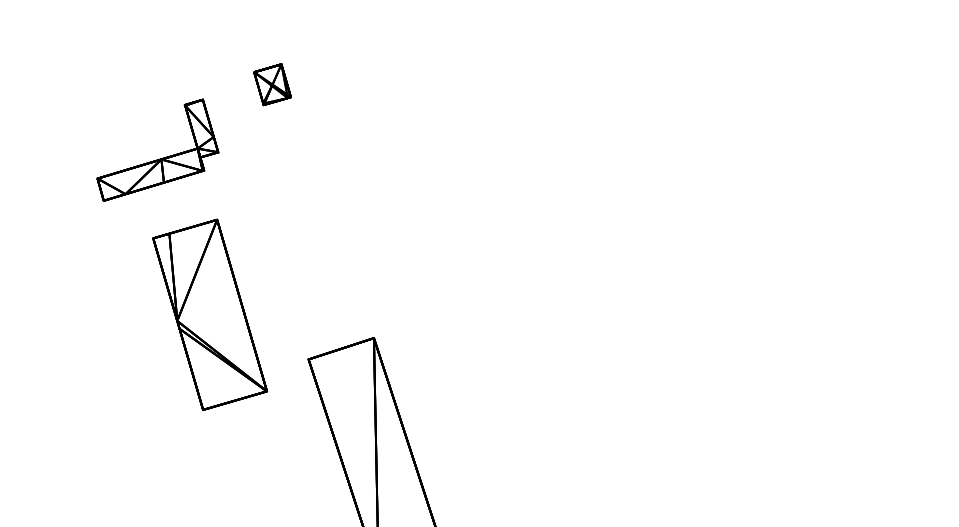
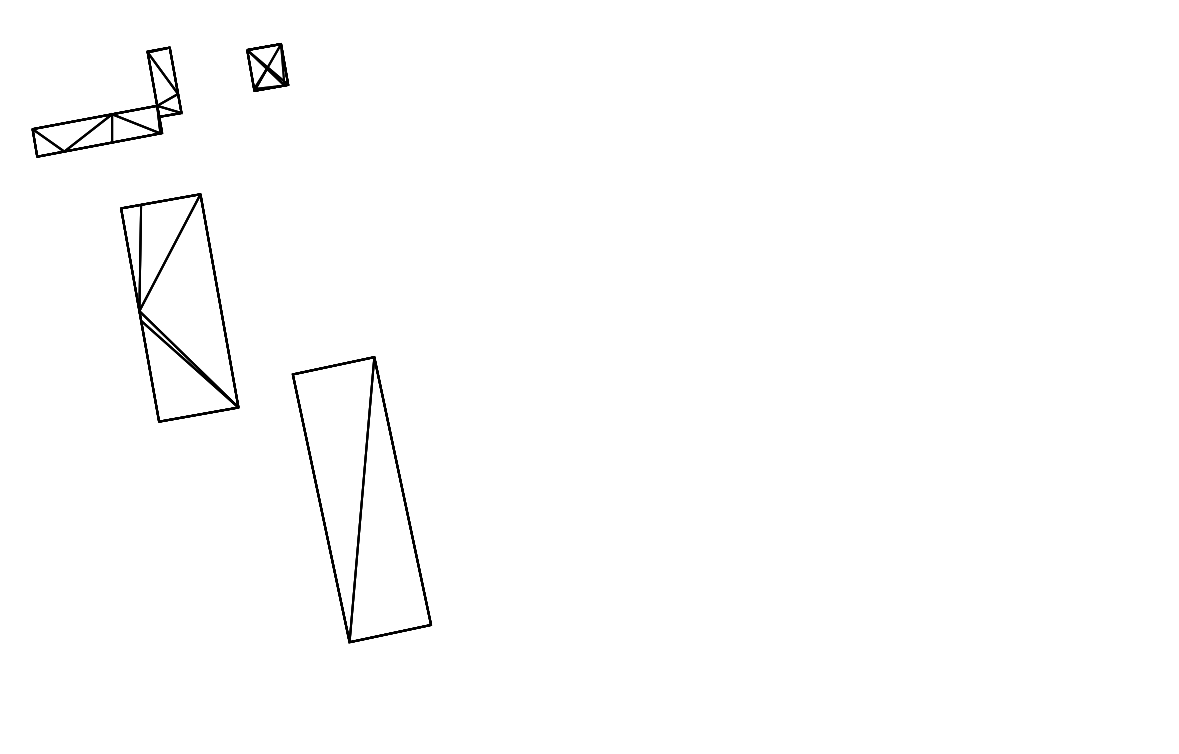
part: (272, 84) -> (267, 67), moved
part: (158, 159) -> (108, 113), moved

